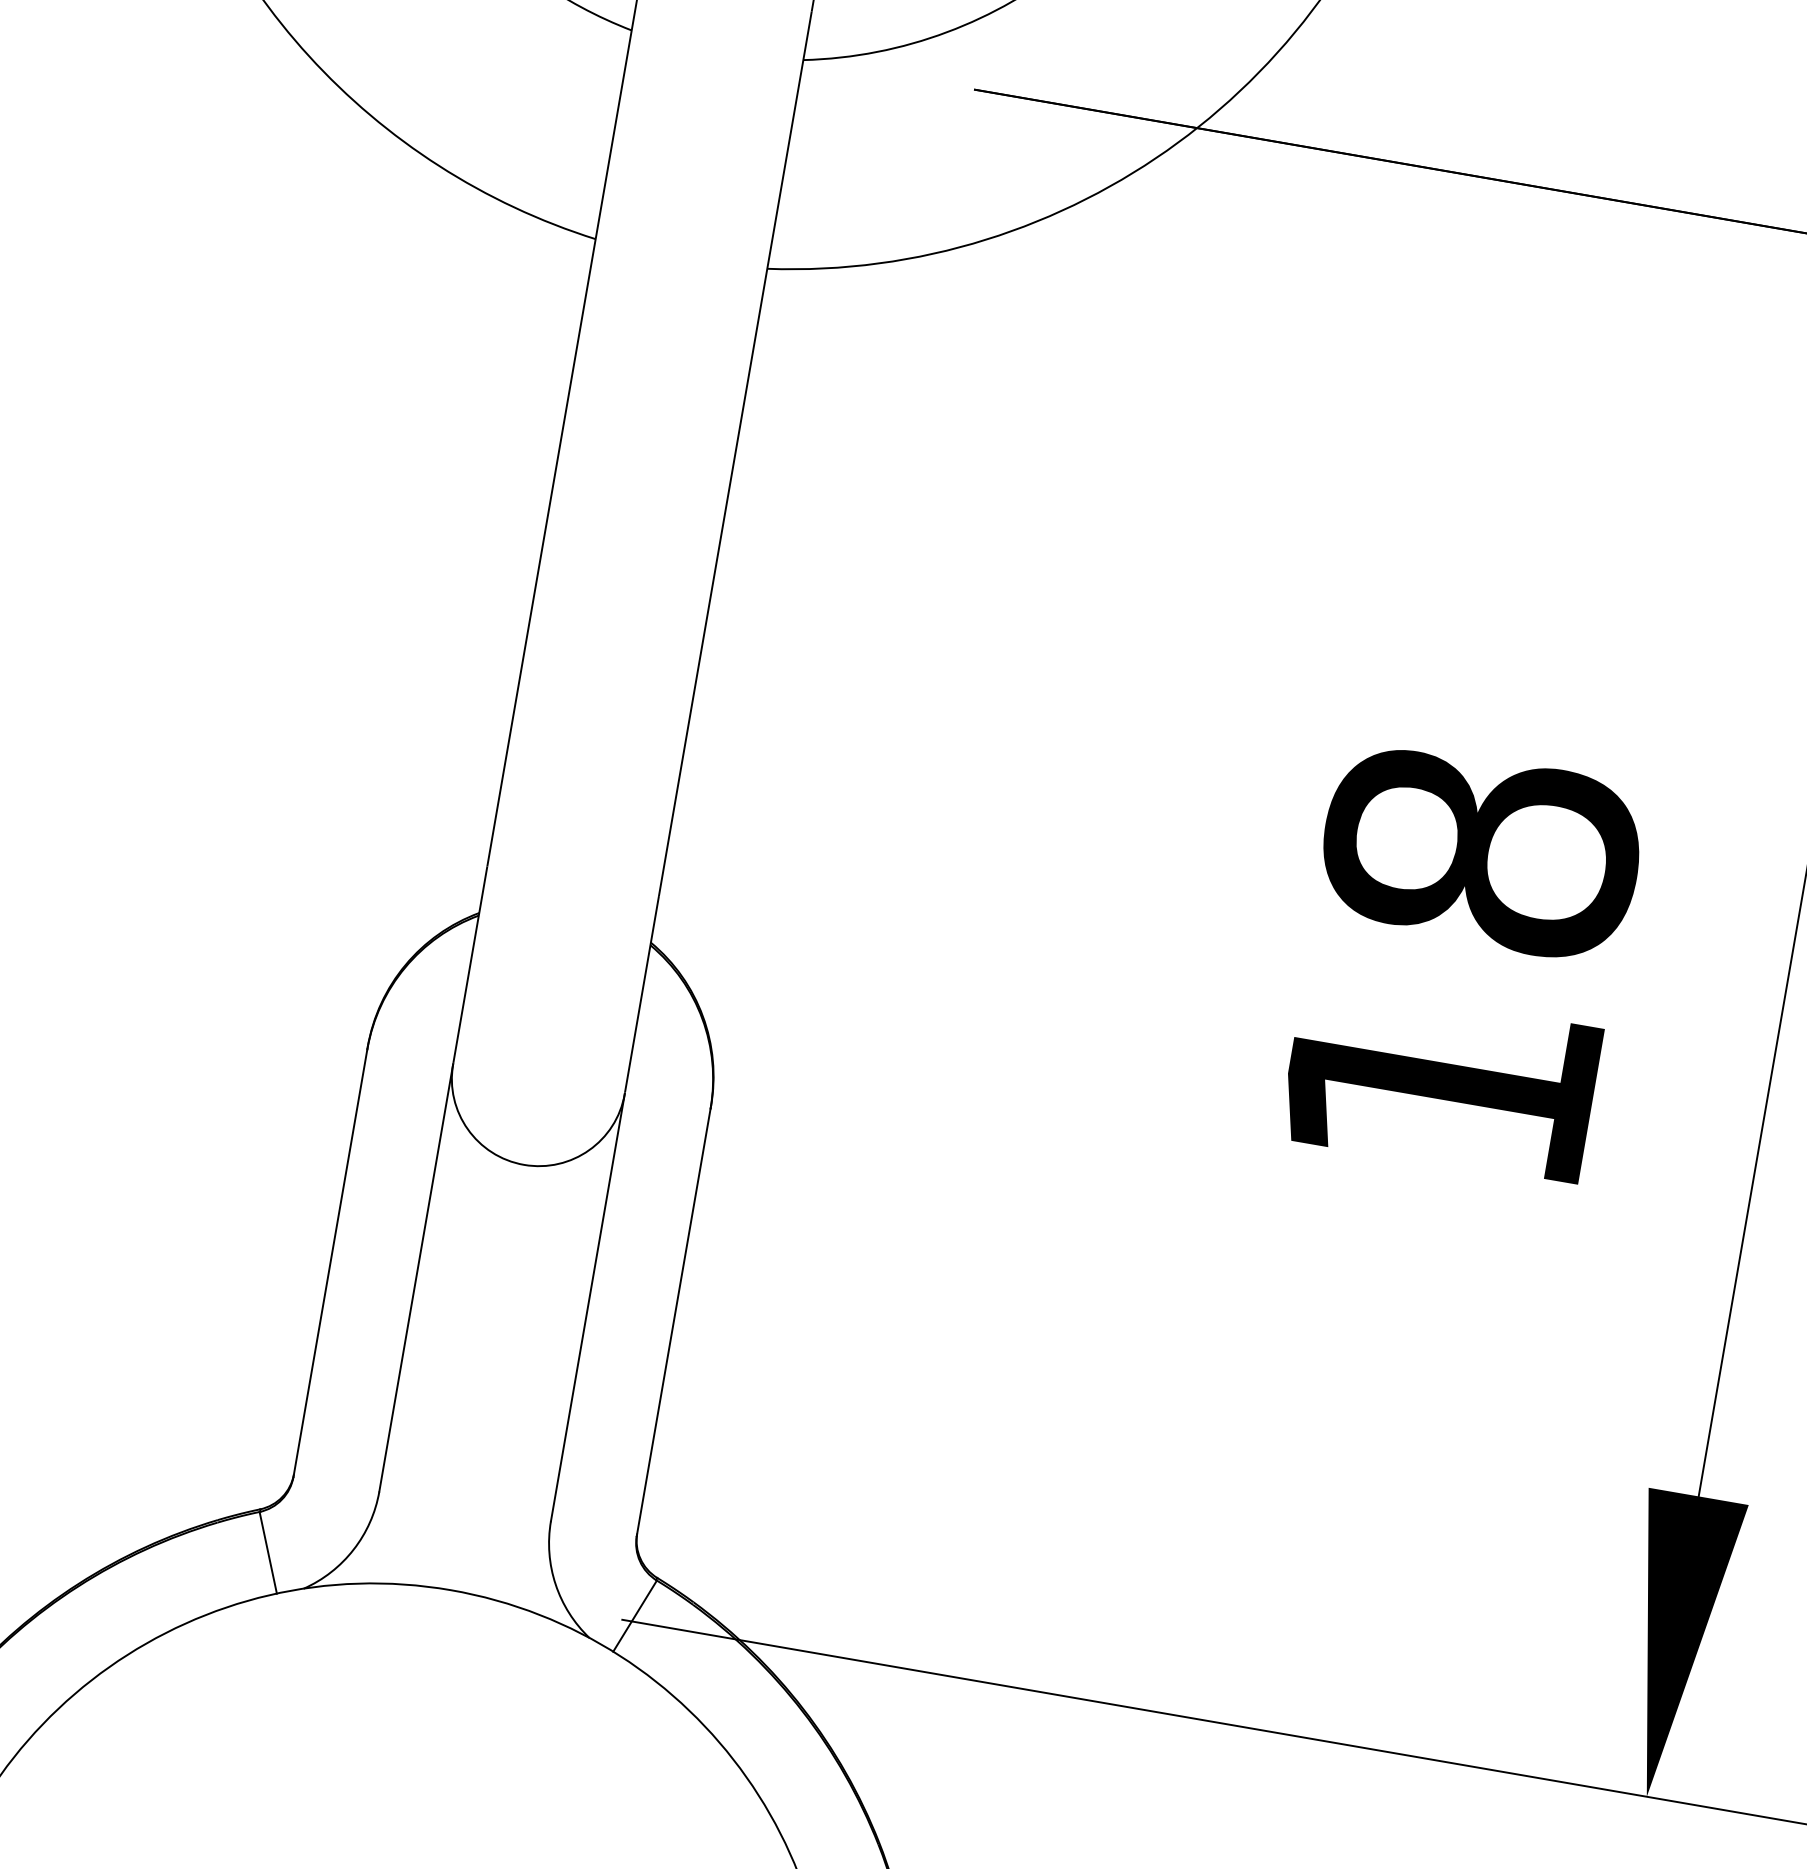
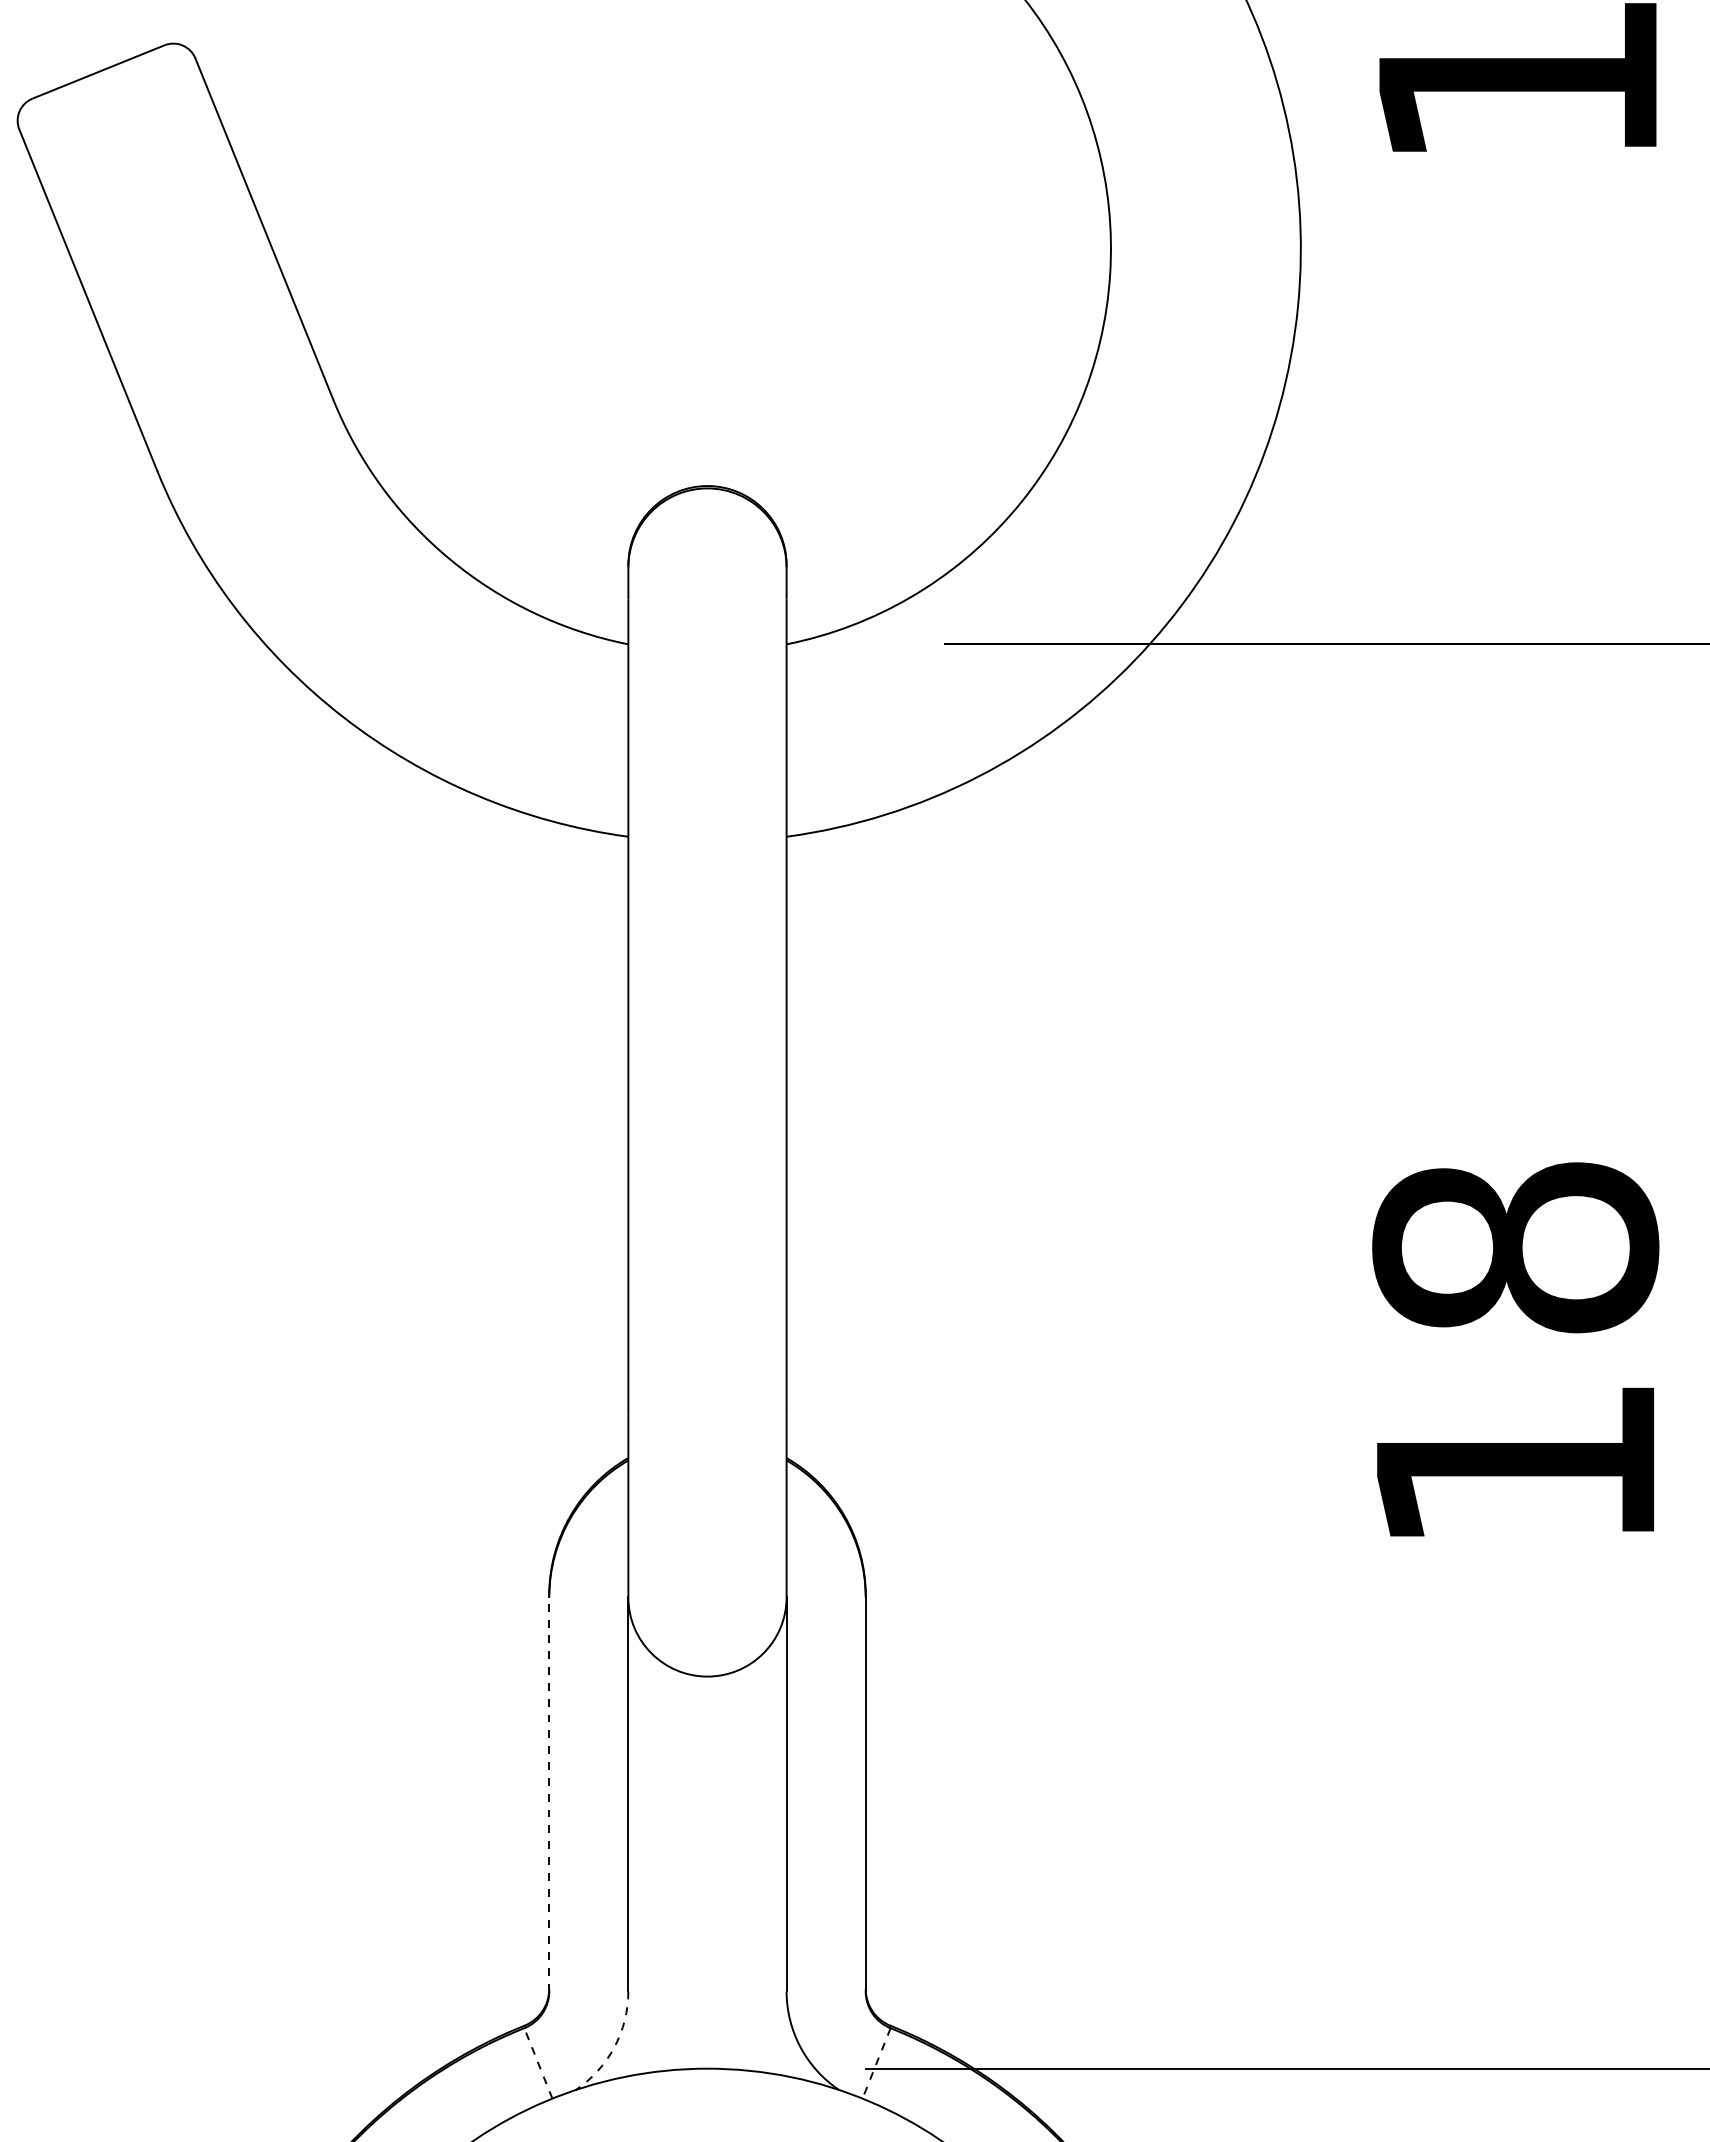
line: (330, 1263) -> (549, 1794), solid -> dashed
arc: (353, 1549) -> (614, 2047), solid -> dashed
line: (268, 1552) -> (538, 2063), solid -> dashed
line: (634, 1616) -> (876, 2063), solid -> dashed

